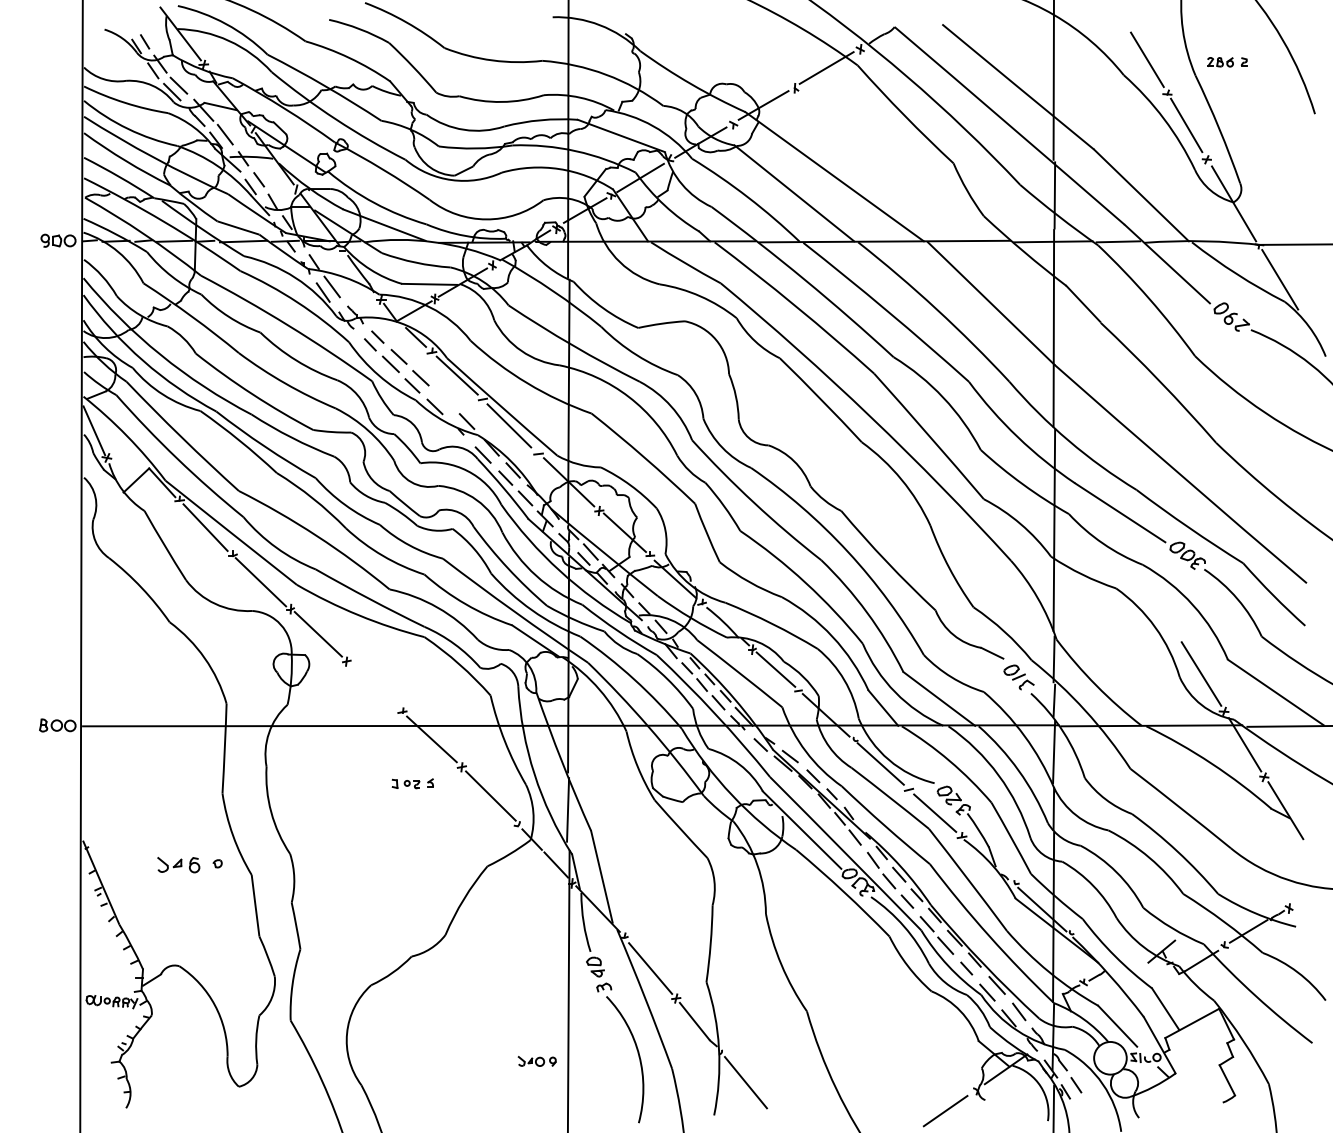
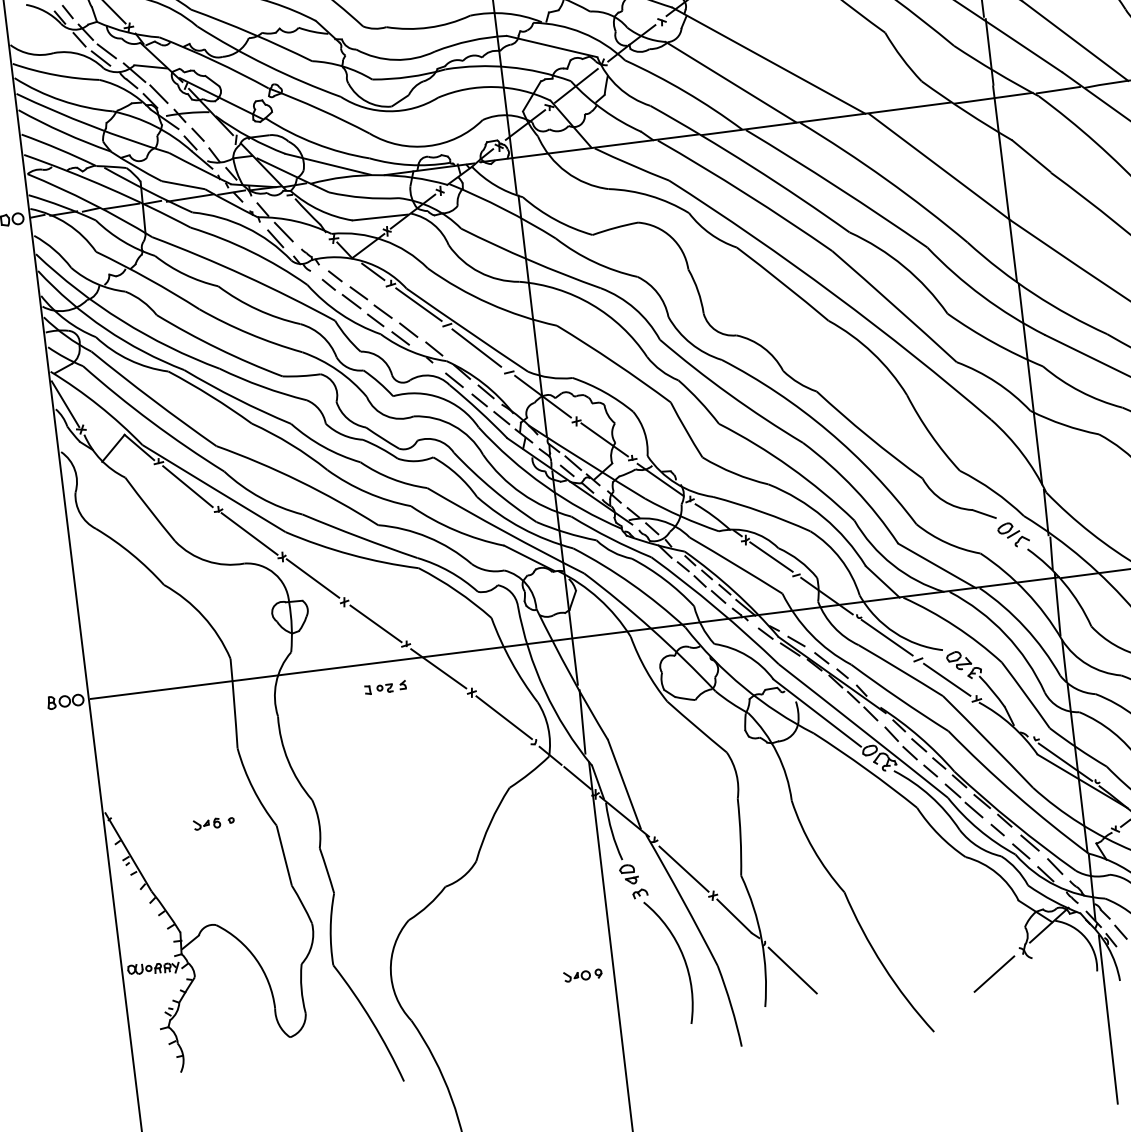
line: (443, 399) -> (408, 330), added
line: (375, 686) -> (376, 623), added
part: (412, 783) -> (385, 687), moved
part: (189, 864) -> (213, 822), size x0.62

